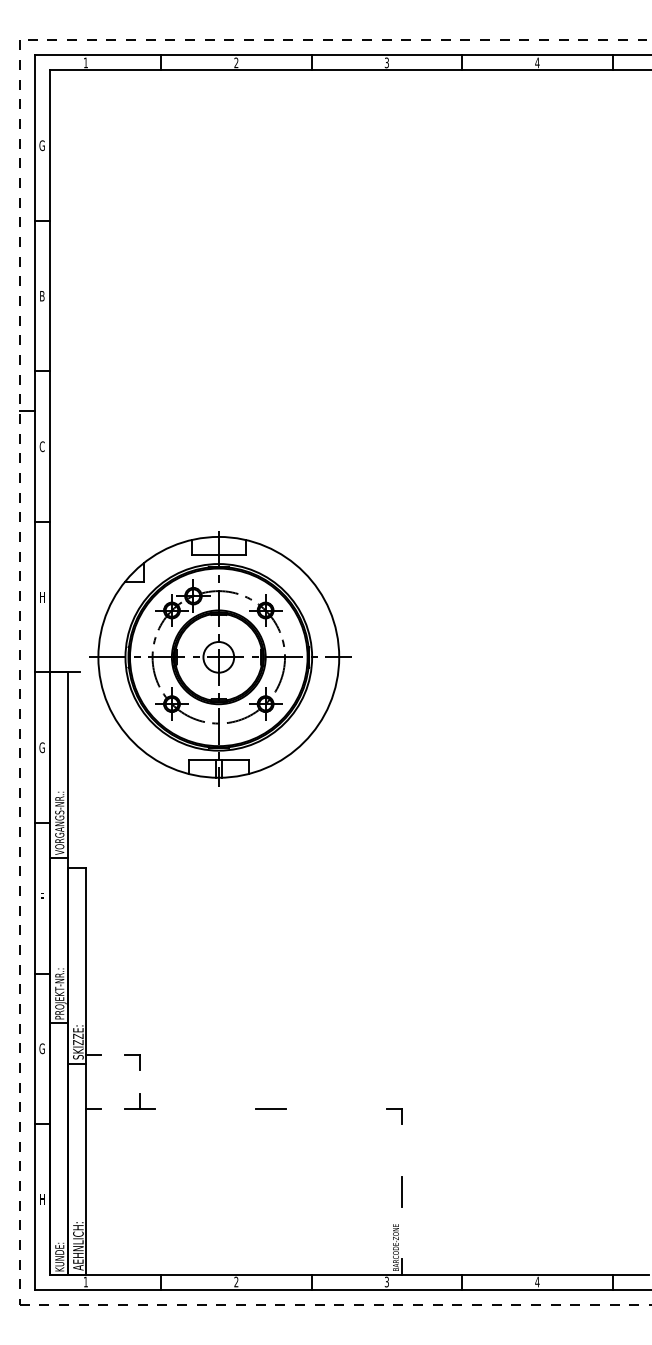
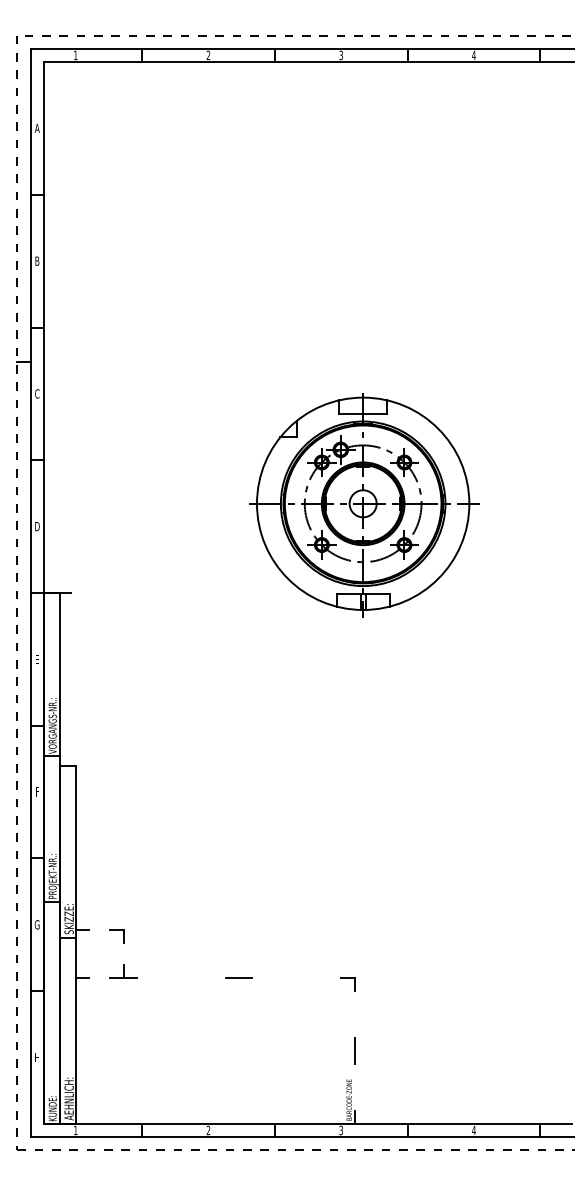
text: (42, 145) -> (37, 128), G -> A
text: (42, 597) -> (37, 526), H -> D
part: (220, 658) -> (364, 504), moved
text: (41, 747) -> (36, 659), G -> E

